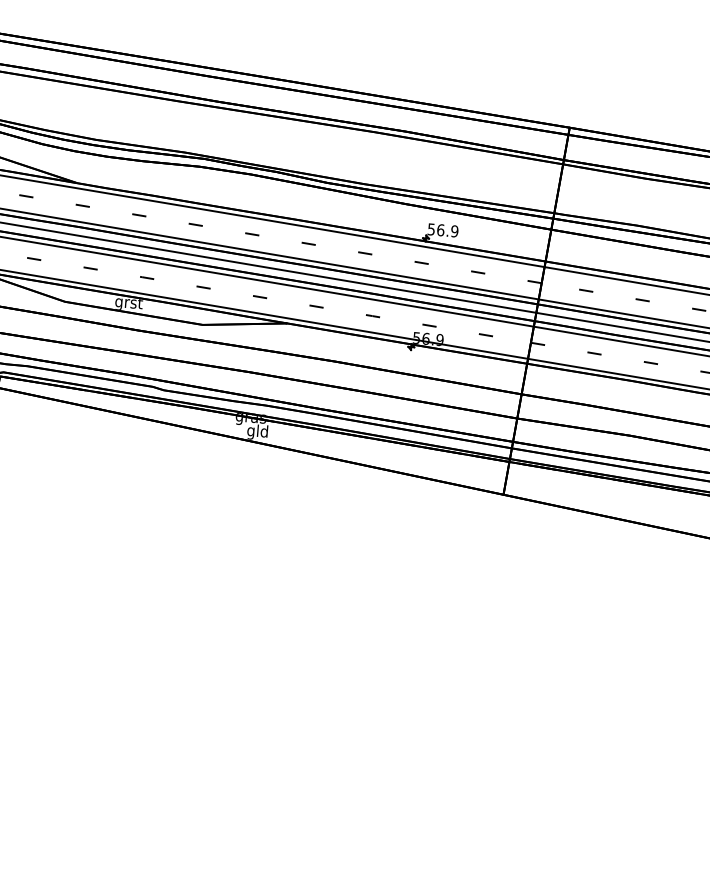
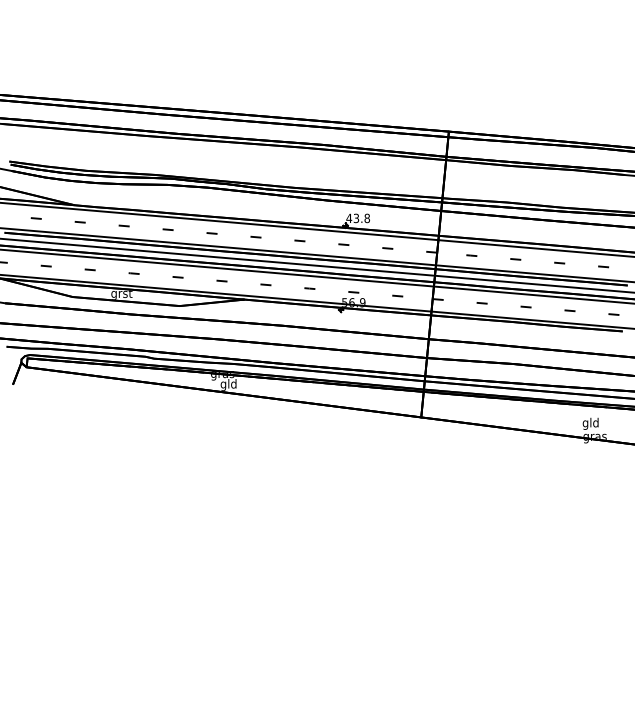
text: (442, 230) -> (357, 218), 56.9 -> 43.8

